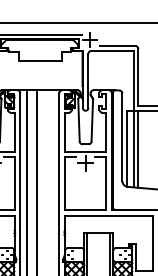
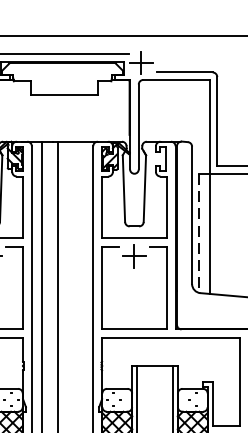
line: (138, 148) -> (217, 232), removed
line: (127, 149) -> (200, 234), solid -> dashed

